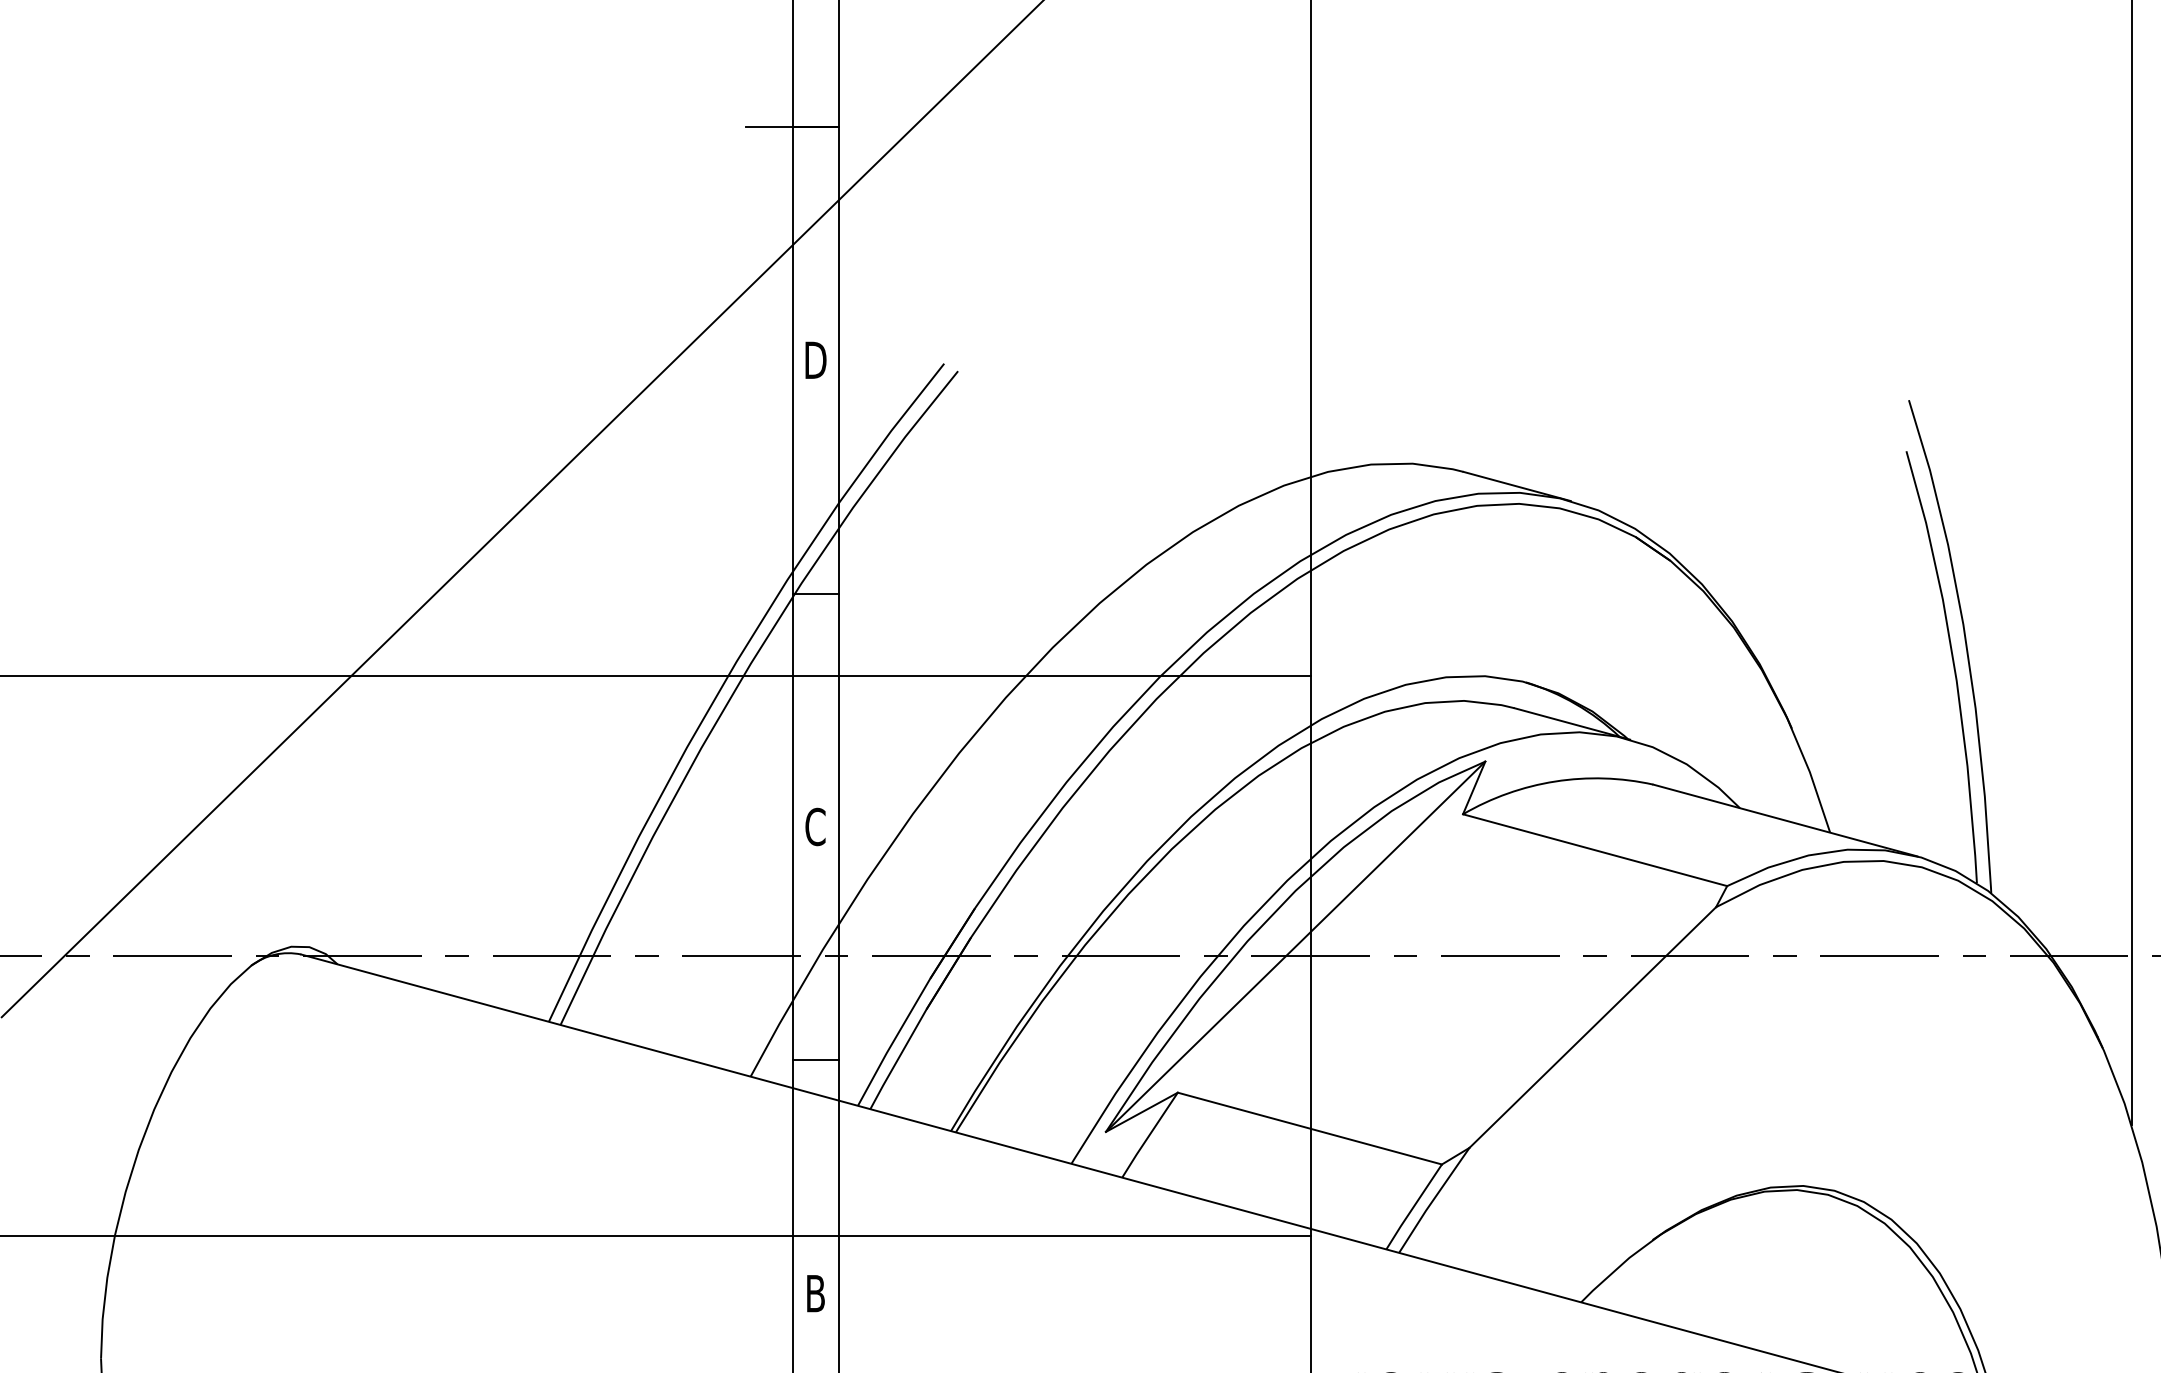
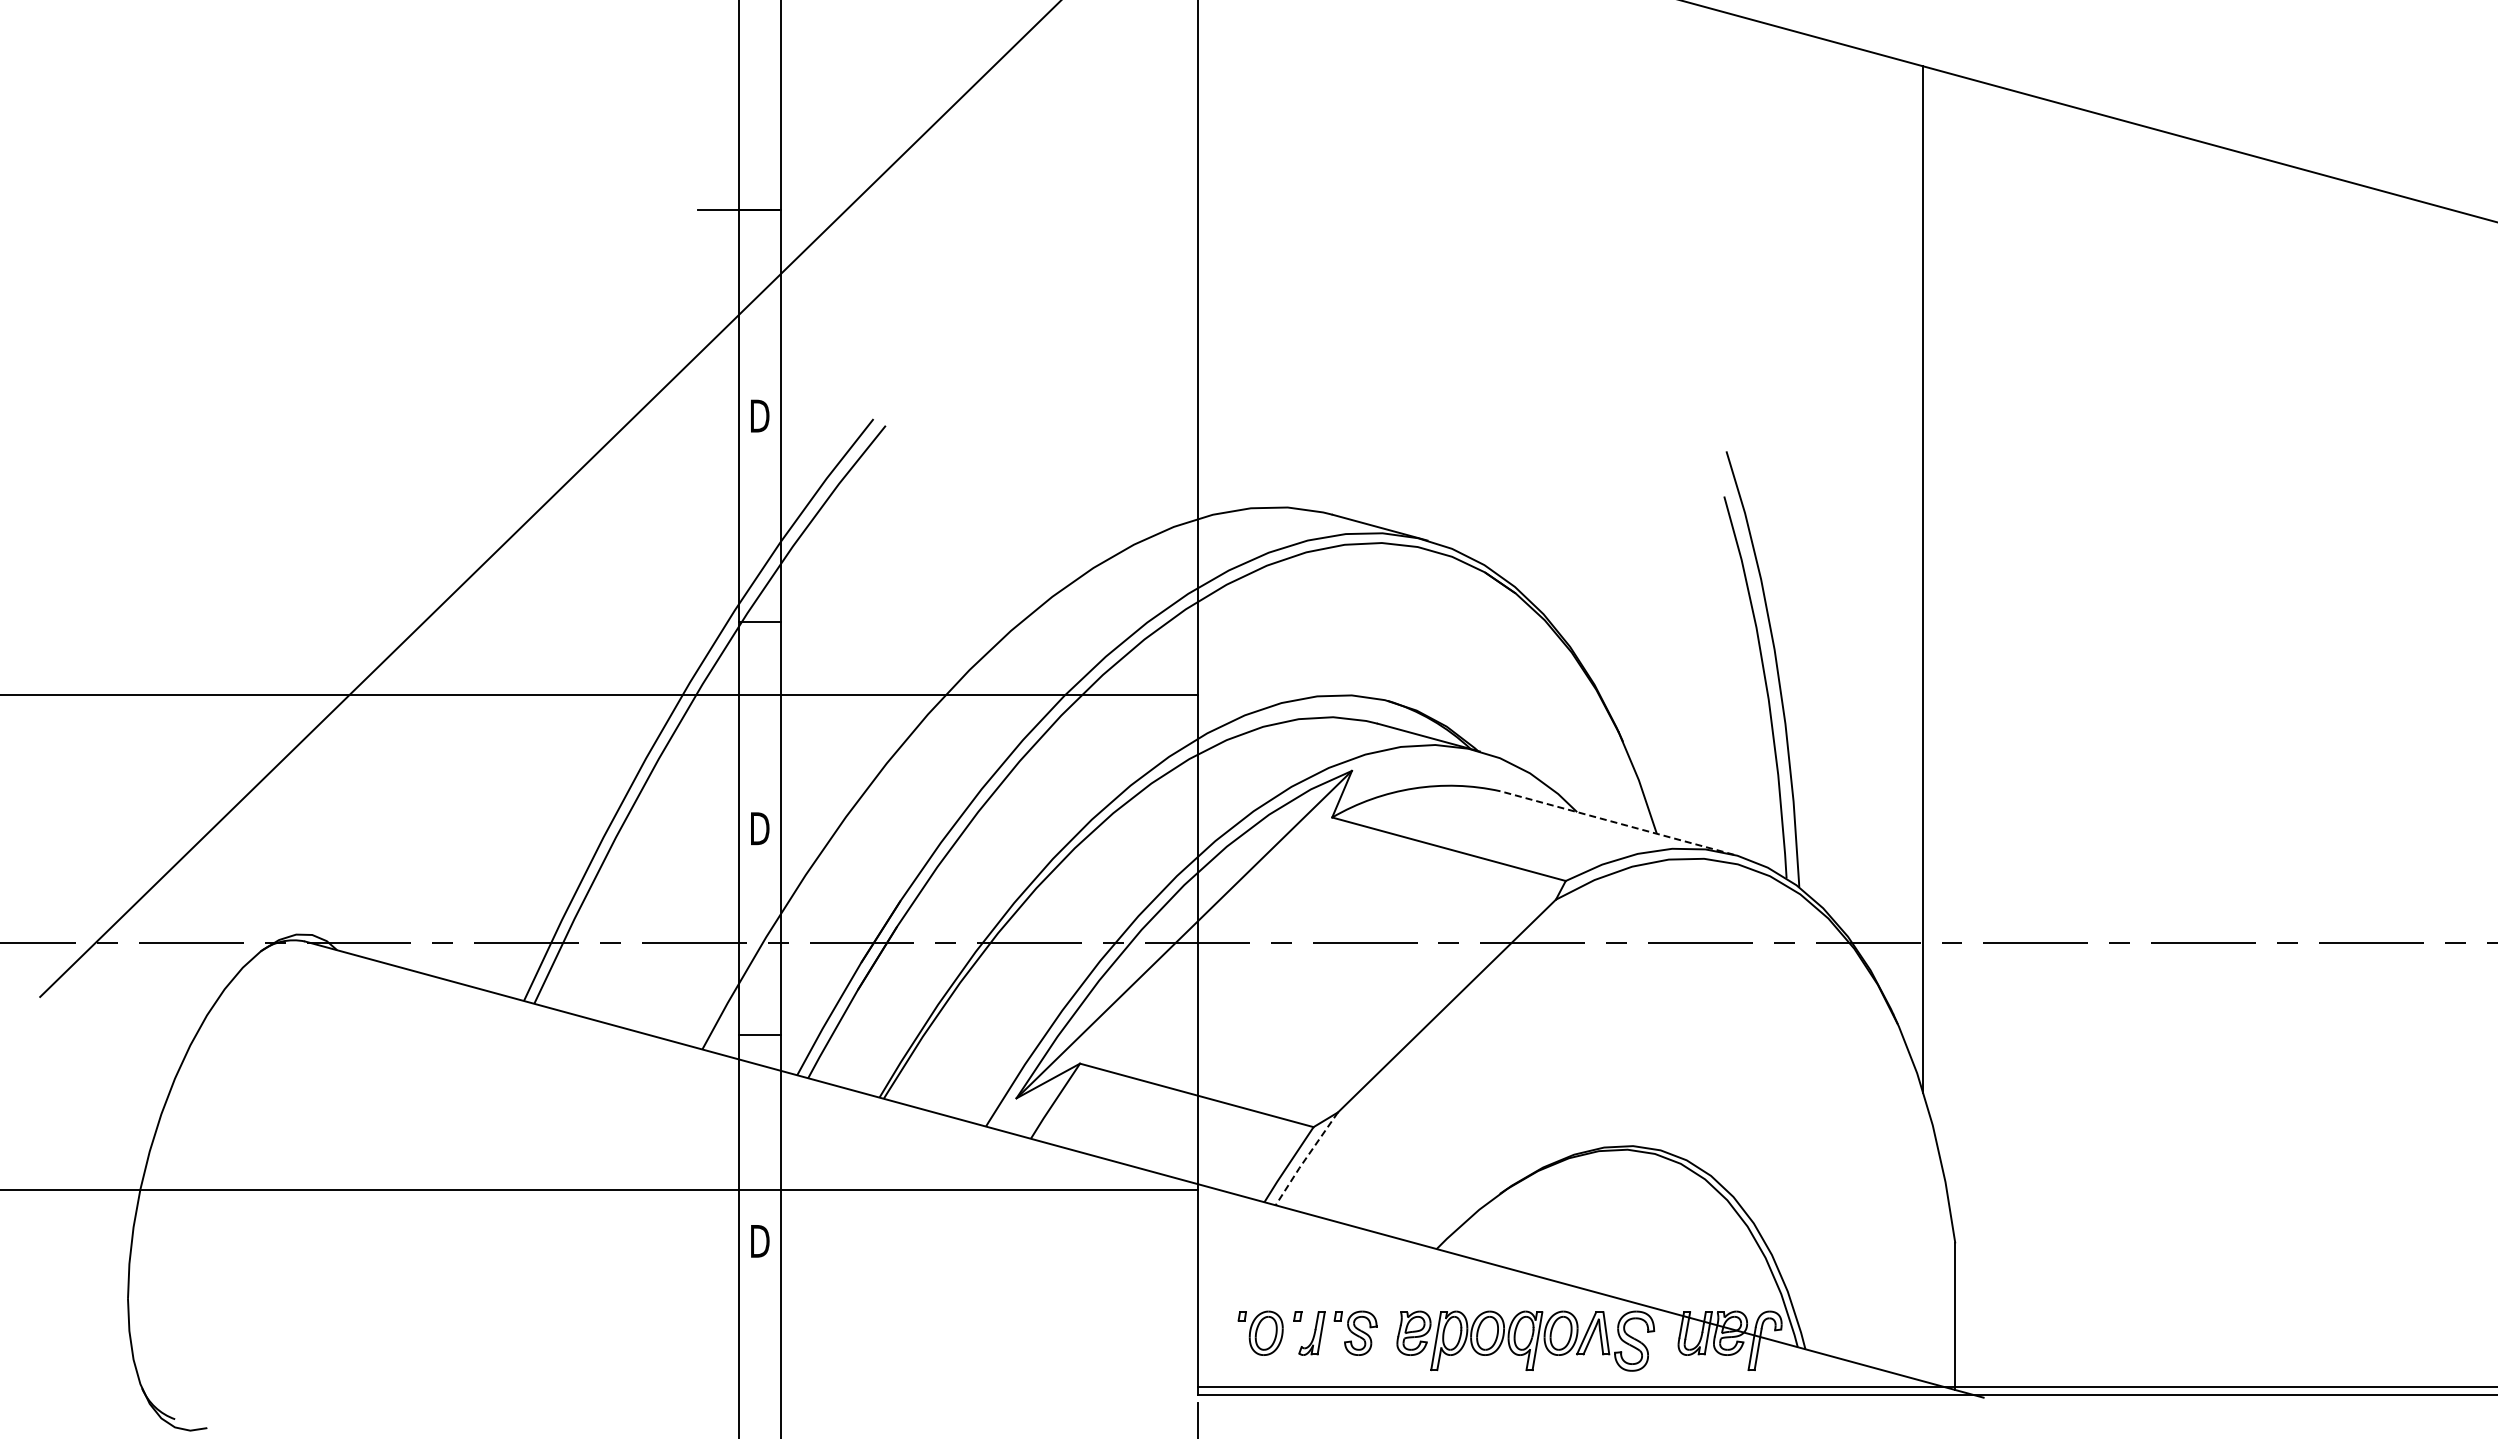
line: (1784, 819) -> (1616, 822), solid -> dashed
text: (815, 826) -> (759, 828), C -> D
line: (1432, 1201) -> (1305, 1159), solid -> dashed
text: (816, 1293) -> (760, 1241), B -> D

